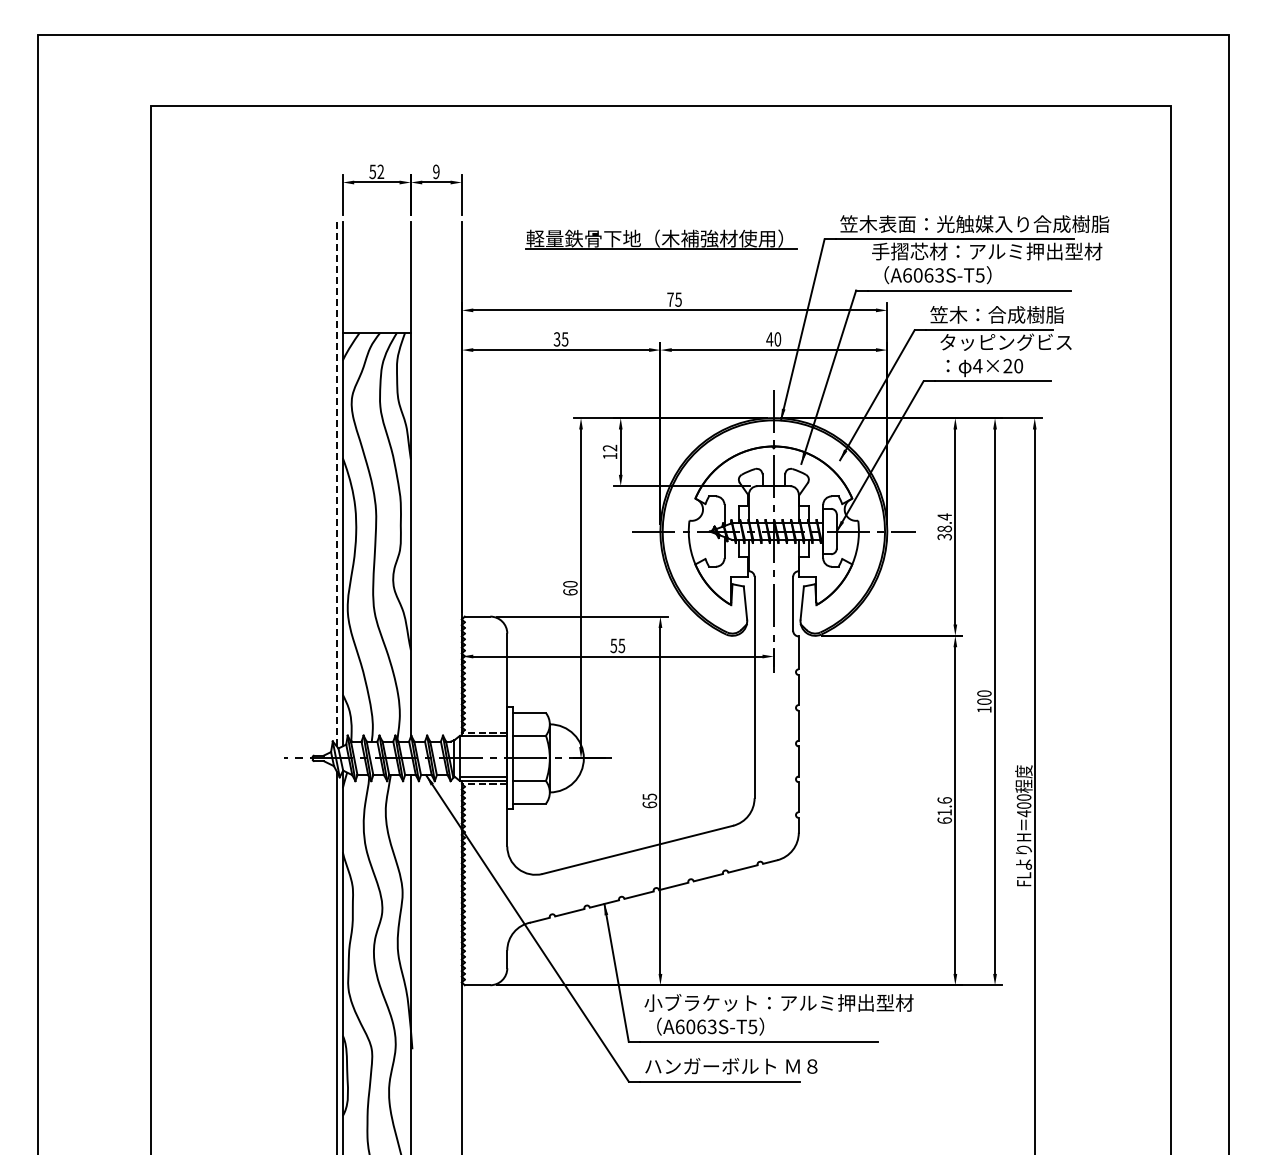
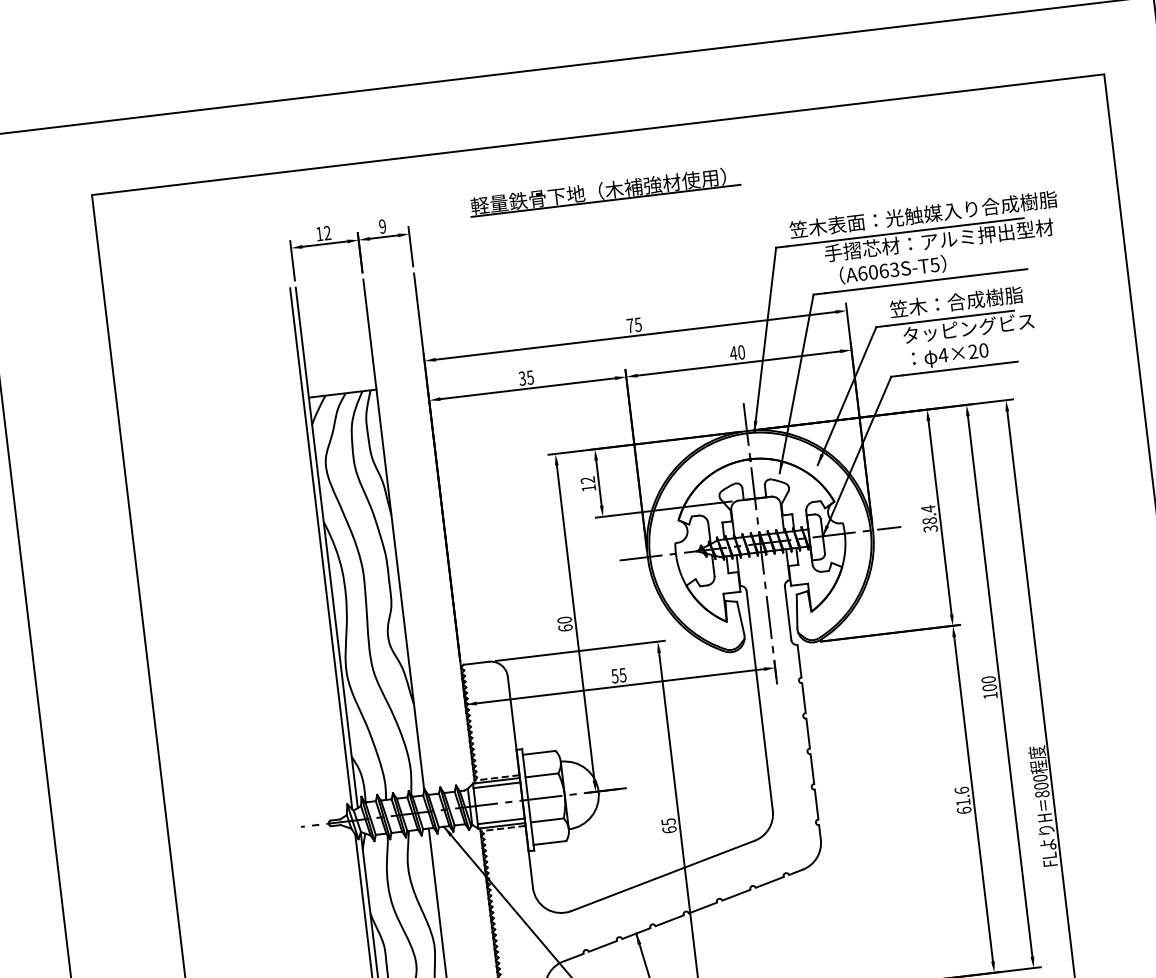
text: (372, 171) -> (319, 233), 52 -> 12
part: (661, 239) -> (605, 191), moved
line: (337, 485) -> (321, 549), dashed -> solid
line: (483, 740) -> (496, 785), added
text: (1023, 813) -> (1041, 794), 400 -> 800

